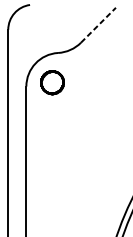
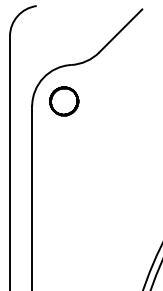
line: (99, 24) -> (121, 30), dashed -> solid

